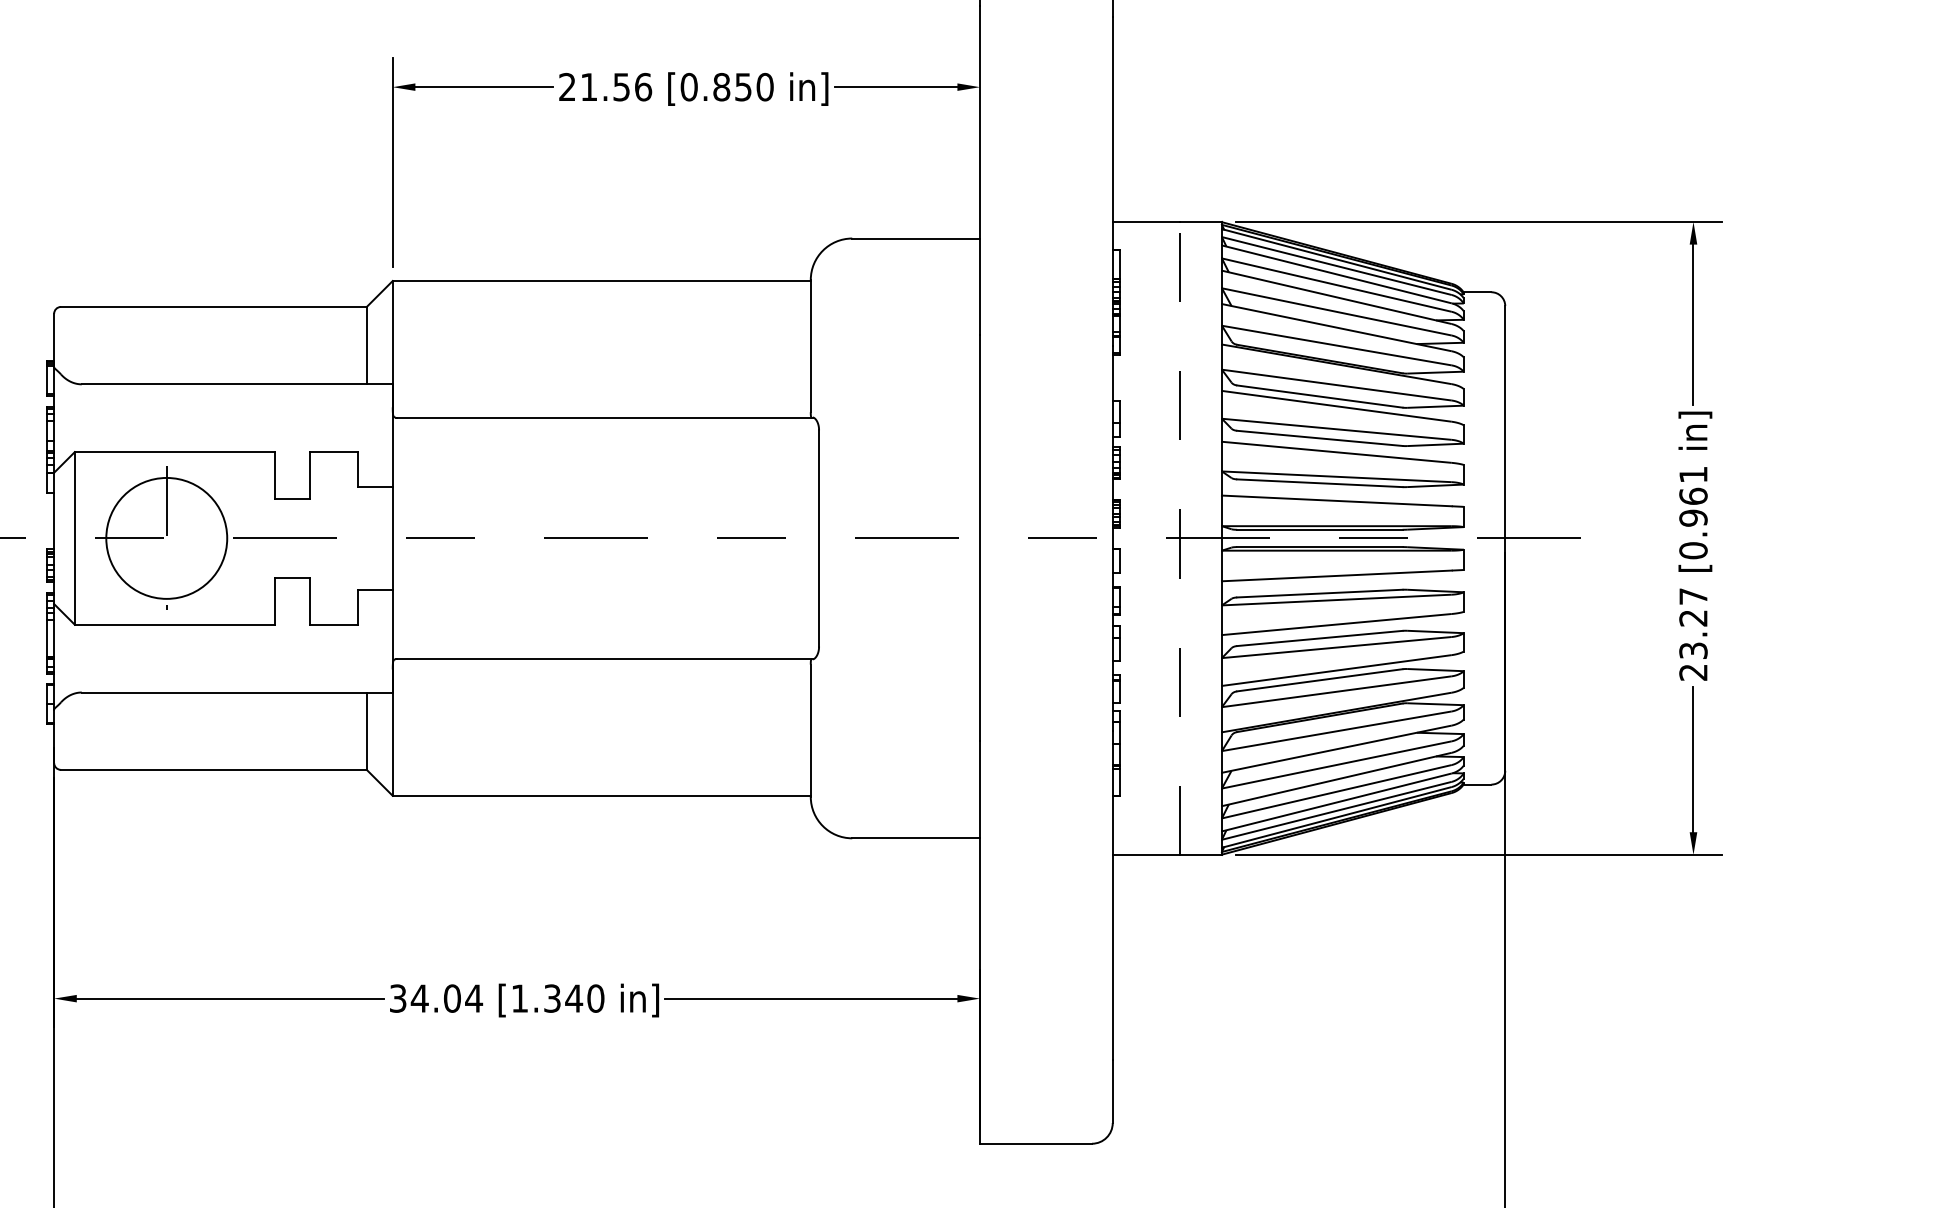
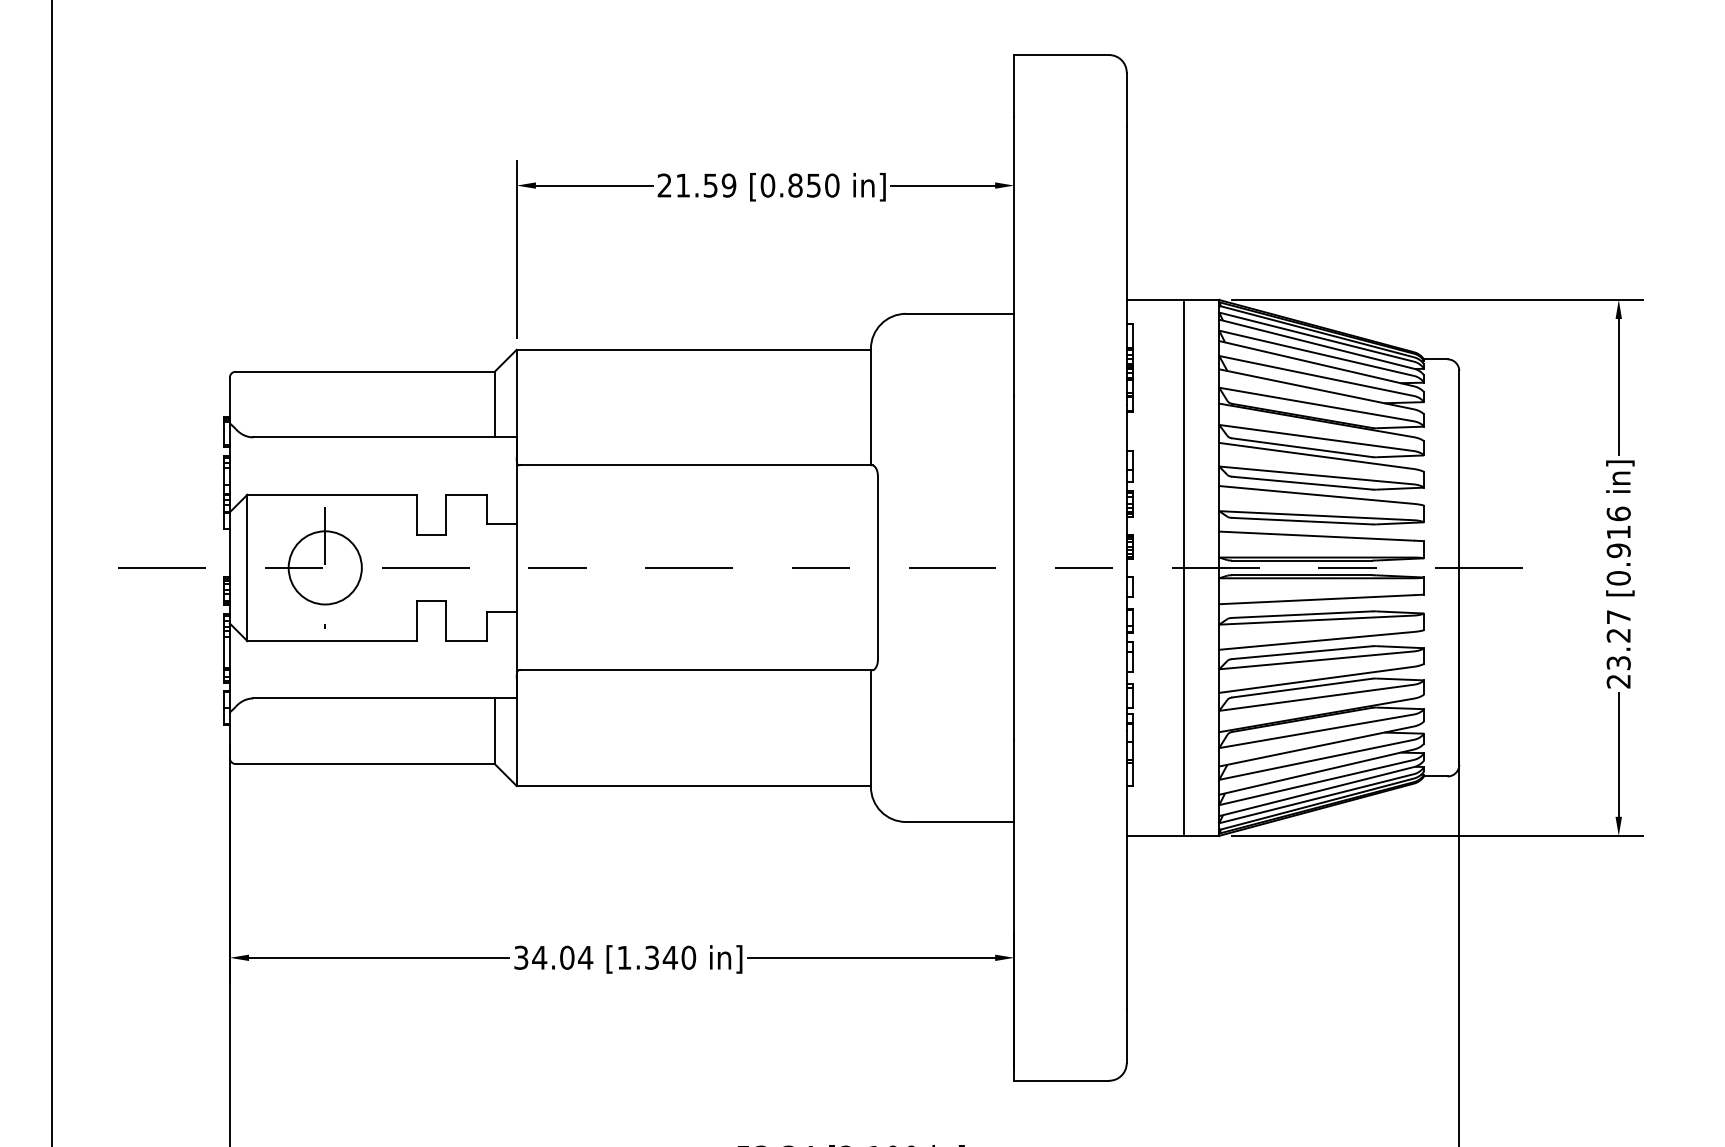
text: (642, 87) -> (728, 185), 21.56 -> 21.59
text: (1693, 484) -> (1618, 522), [0.961 -> [0.916
circle: (165, 537) -> (324, 567), size x0.71
line: (1180, 537) -> (1184, 567), dashed -> solid

